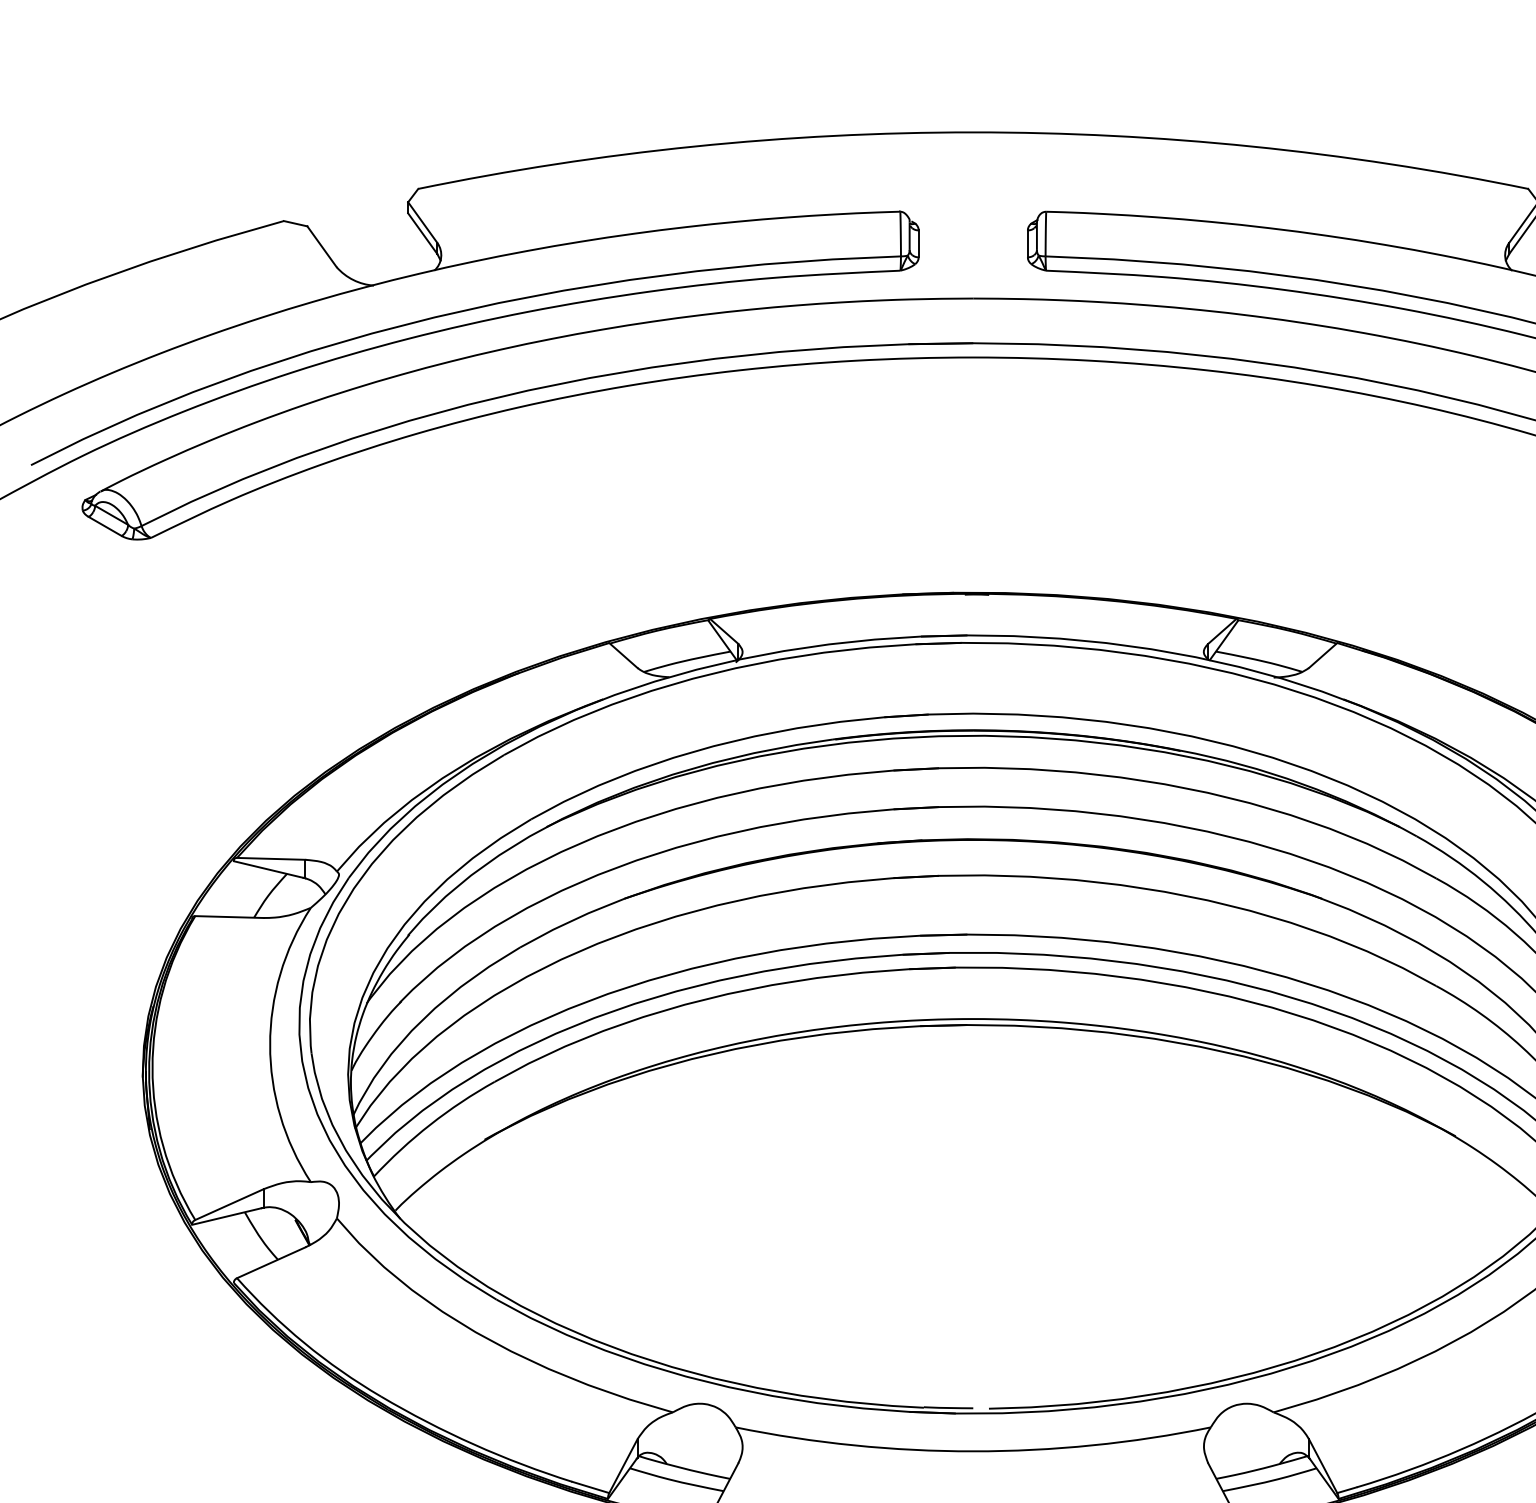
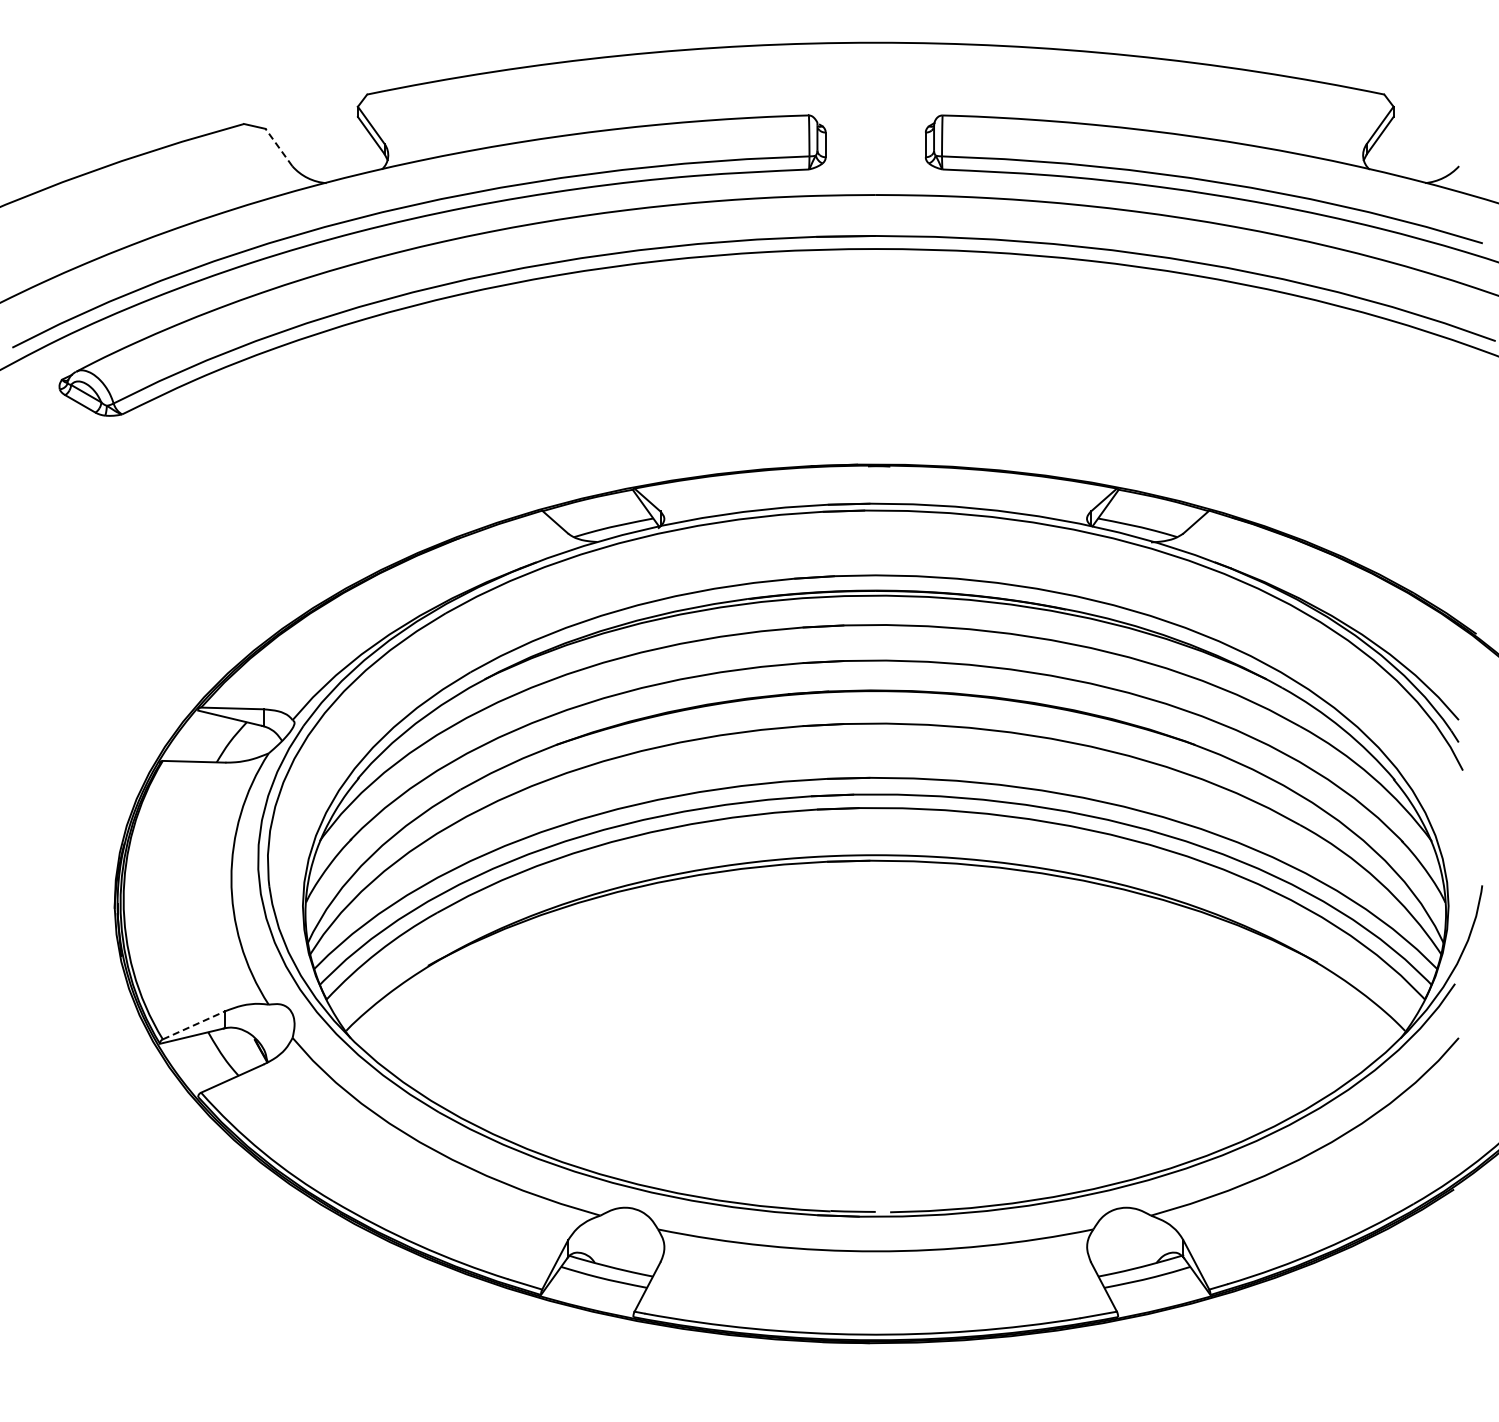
line: (321, 246) -> (278, 147), solid -> dashed
line: (229, 1204) -> (194, 1025), solid -> dashed

